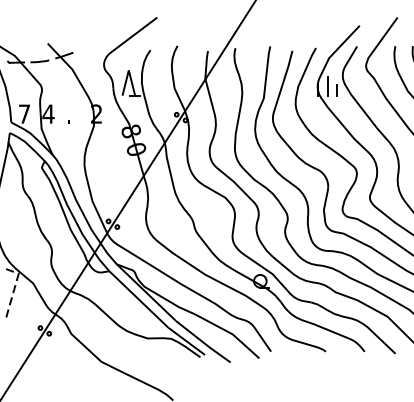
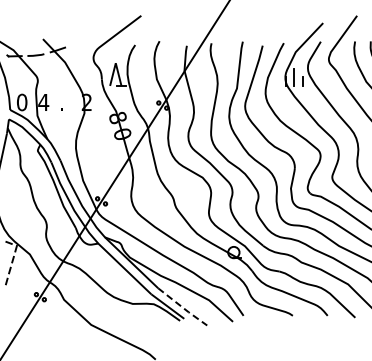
text: (24, 114) -> (22, 102), 7 -> 0
line: (204, 342) -> (183, 307), solid -> dashed

